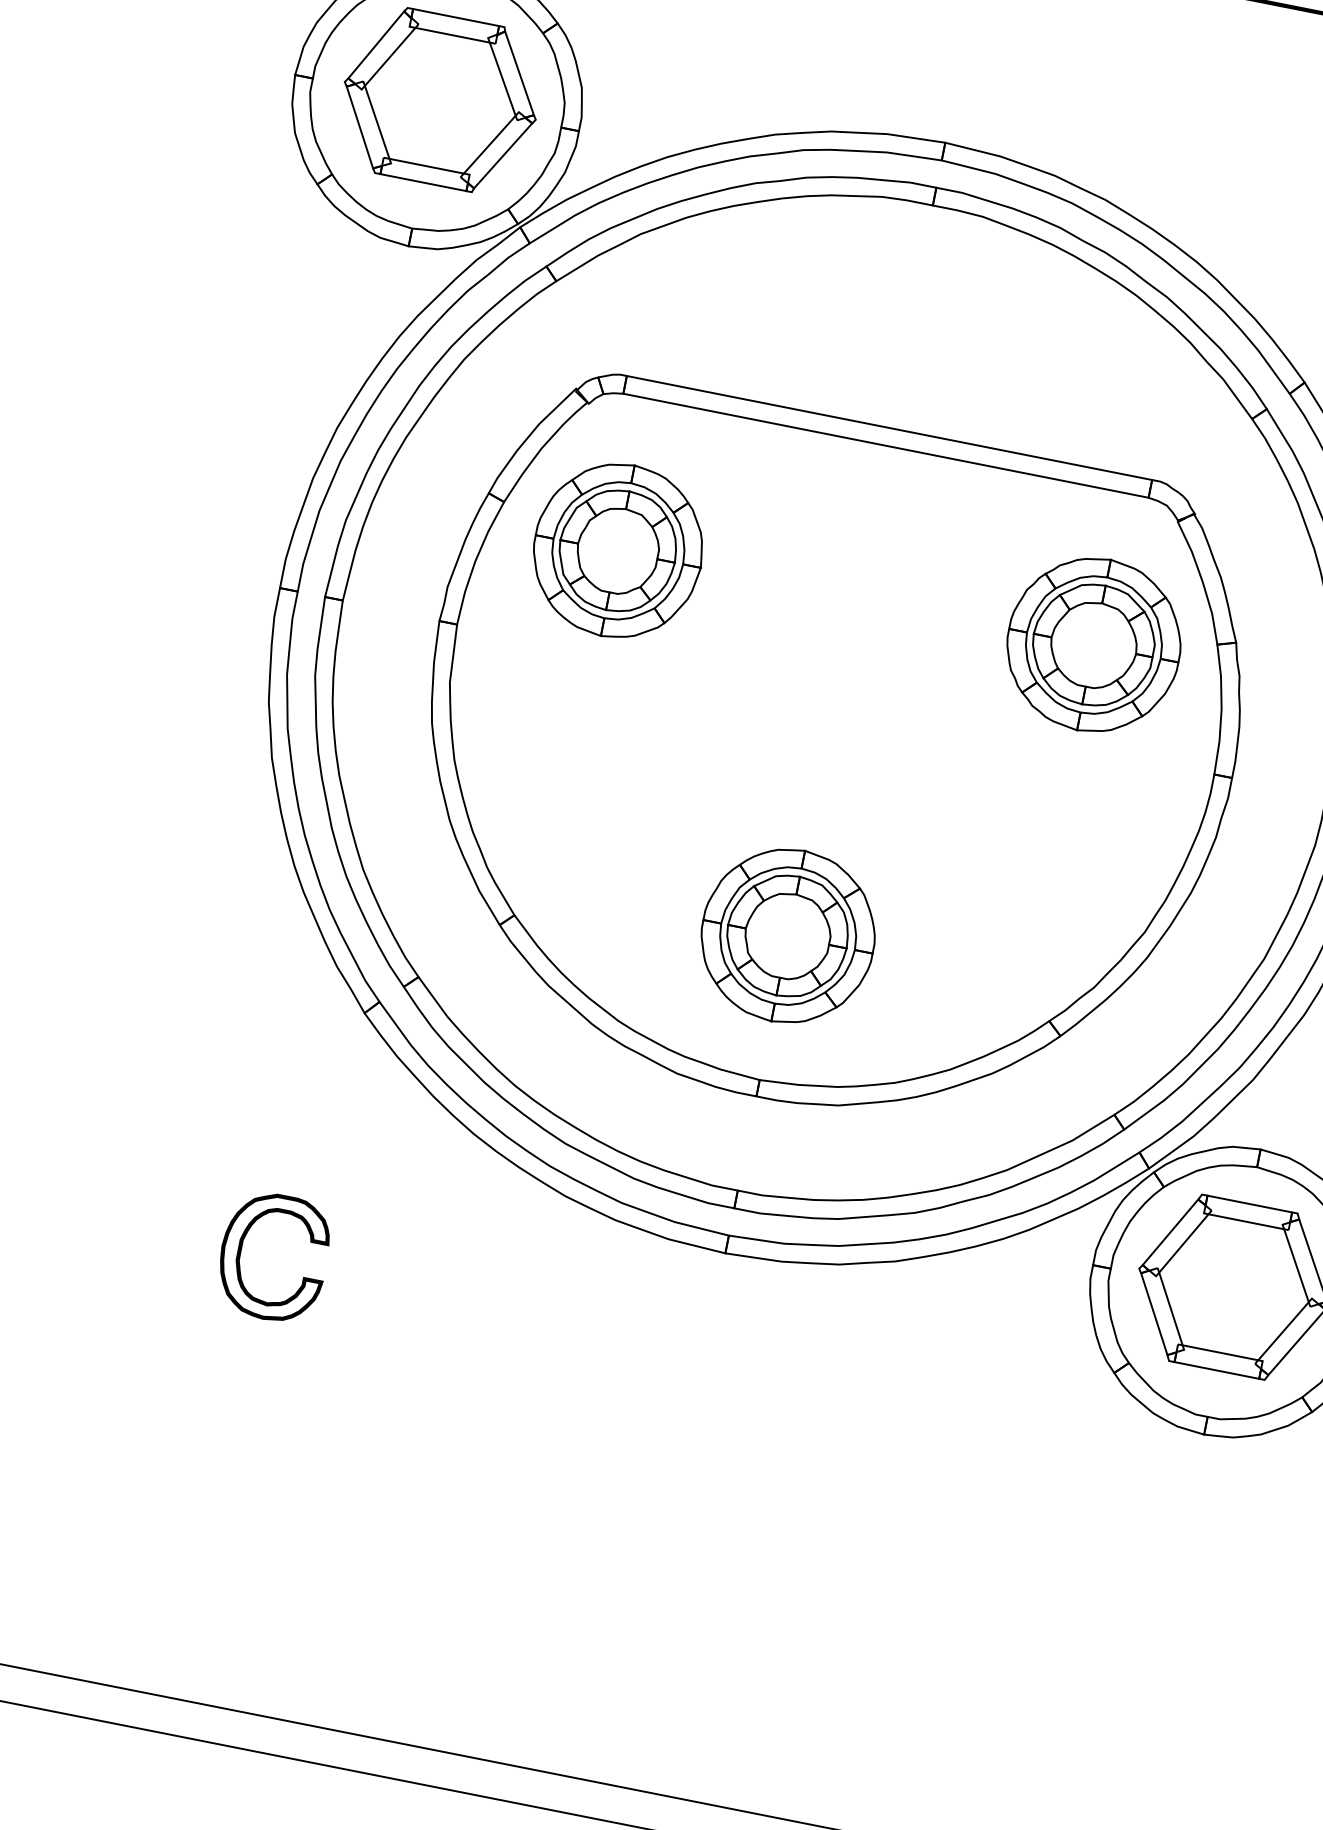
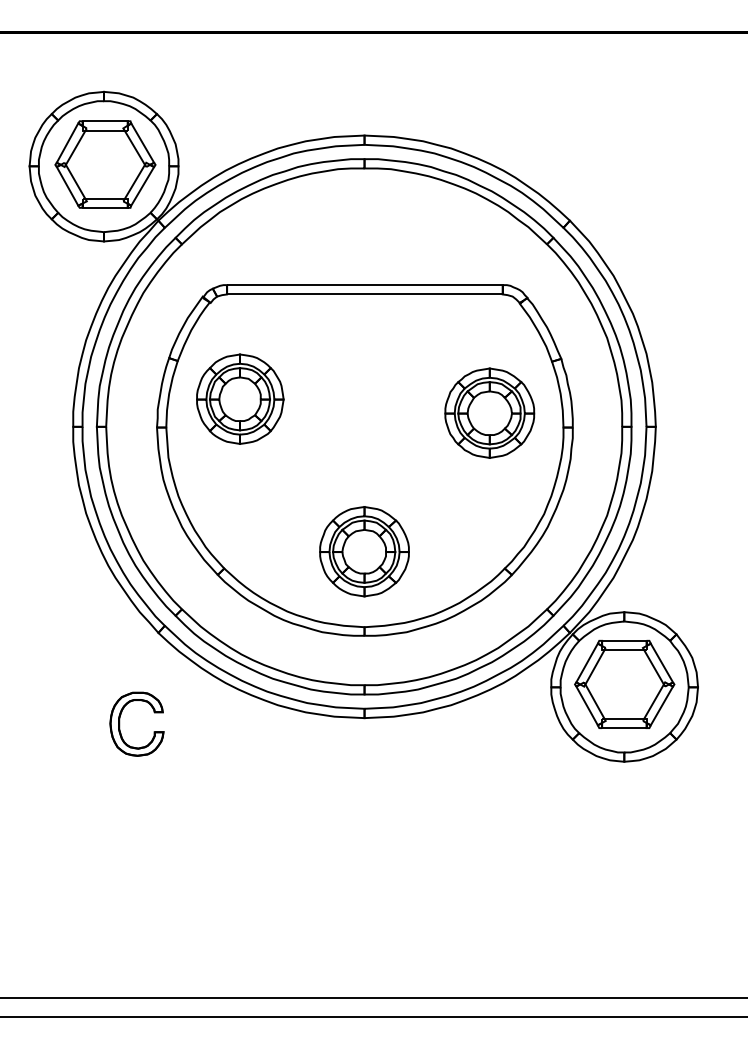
part: (618, 549) -> (240, 398), moved
part: (1093, 643) -> (489, 412), moved
part: (242, 1249) -> (120, 723), moved

